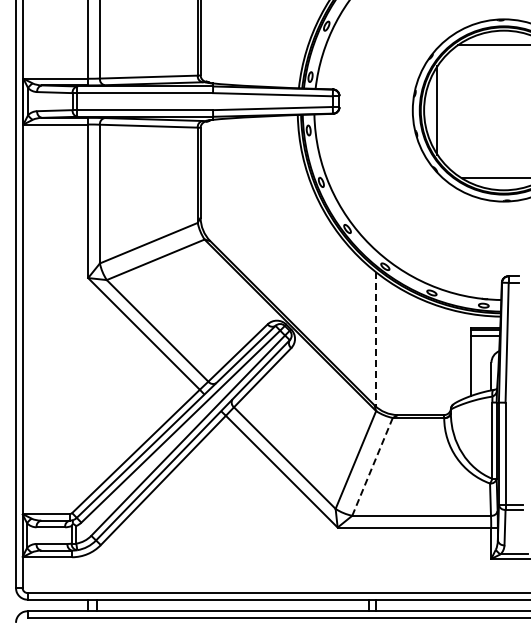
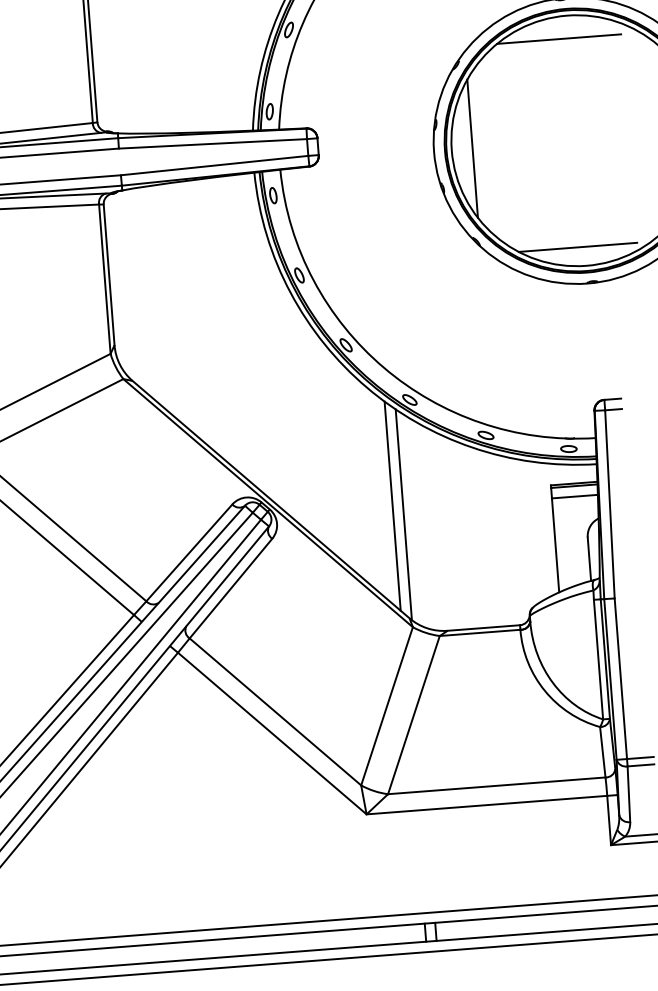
line: (369, 333) -> (393, 506), added
line: (375, 339) -> (403, 515), dashed -> solid
line: (372, 466) -> (413, 714), dashed -> solid

